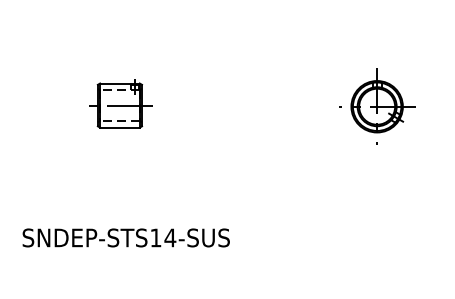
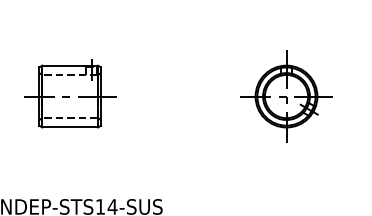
part: (119, 103) -> (69, 93), size x1.67
part: (376, 106) -> (285, 96), size x1.43

